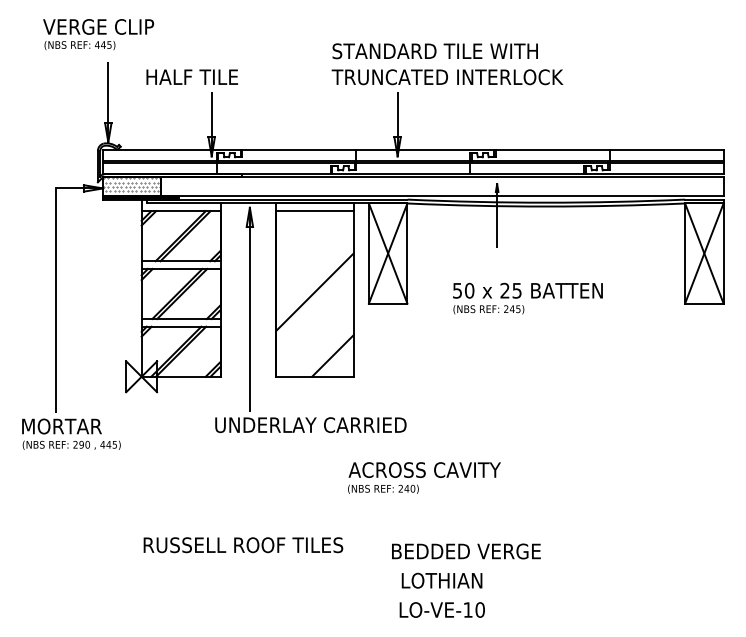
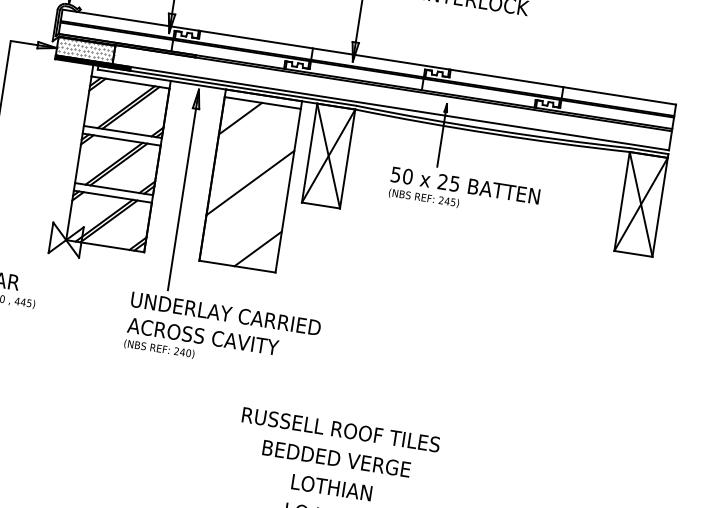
line: (295, 230) -> (240, 119), added
text: (527, 298) -> (463, 193), moved
text: (424, 477) -> (201, 343), moved
text: (243, 545) -> (341, 430), moved
text: (466, 551) -> (336, 458), moved

